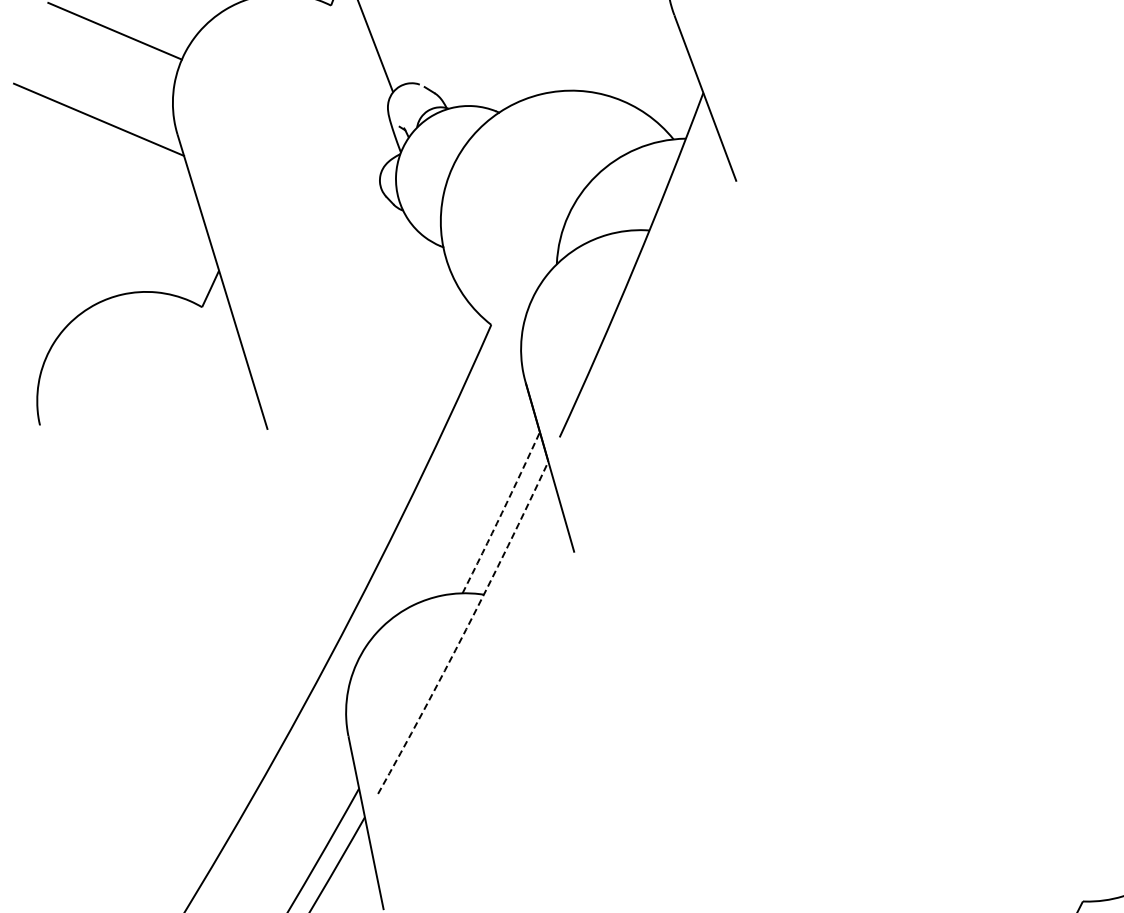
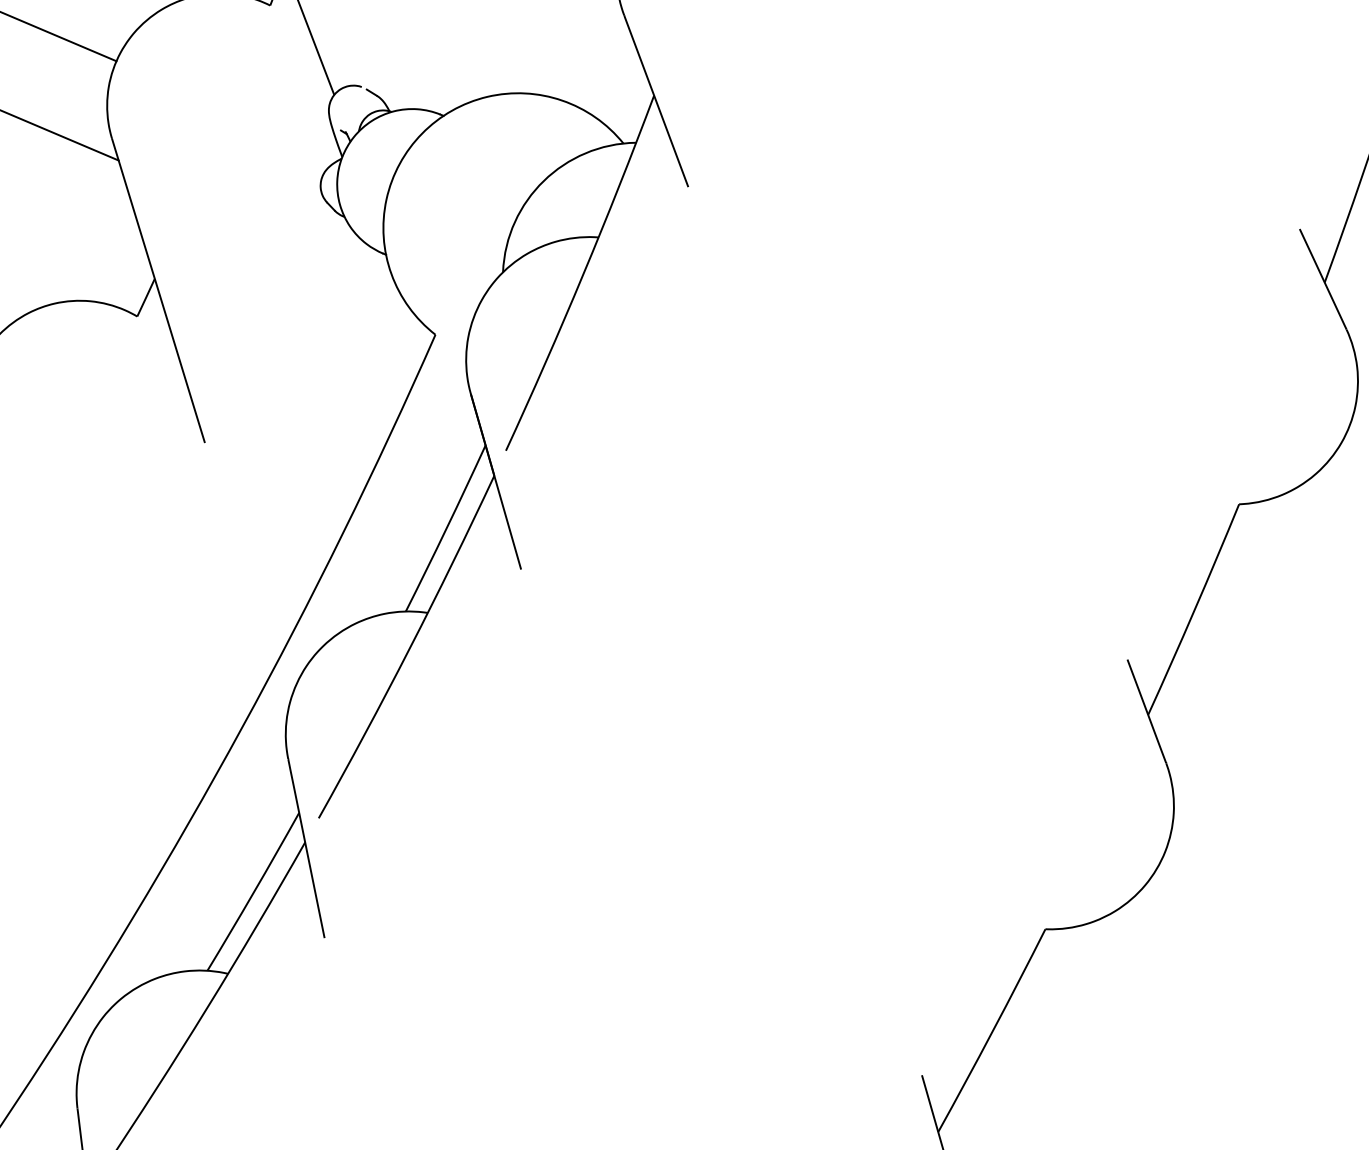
arc: (501, 512) -> (446, 528), dashed -> solid
arc: (466, 629) -> (409, 648), dashed -> solid

